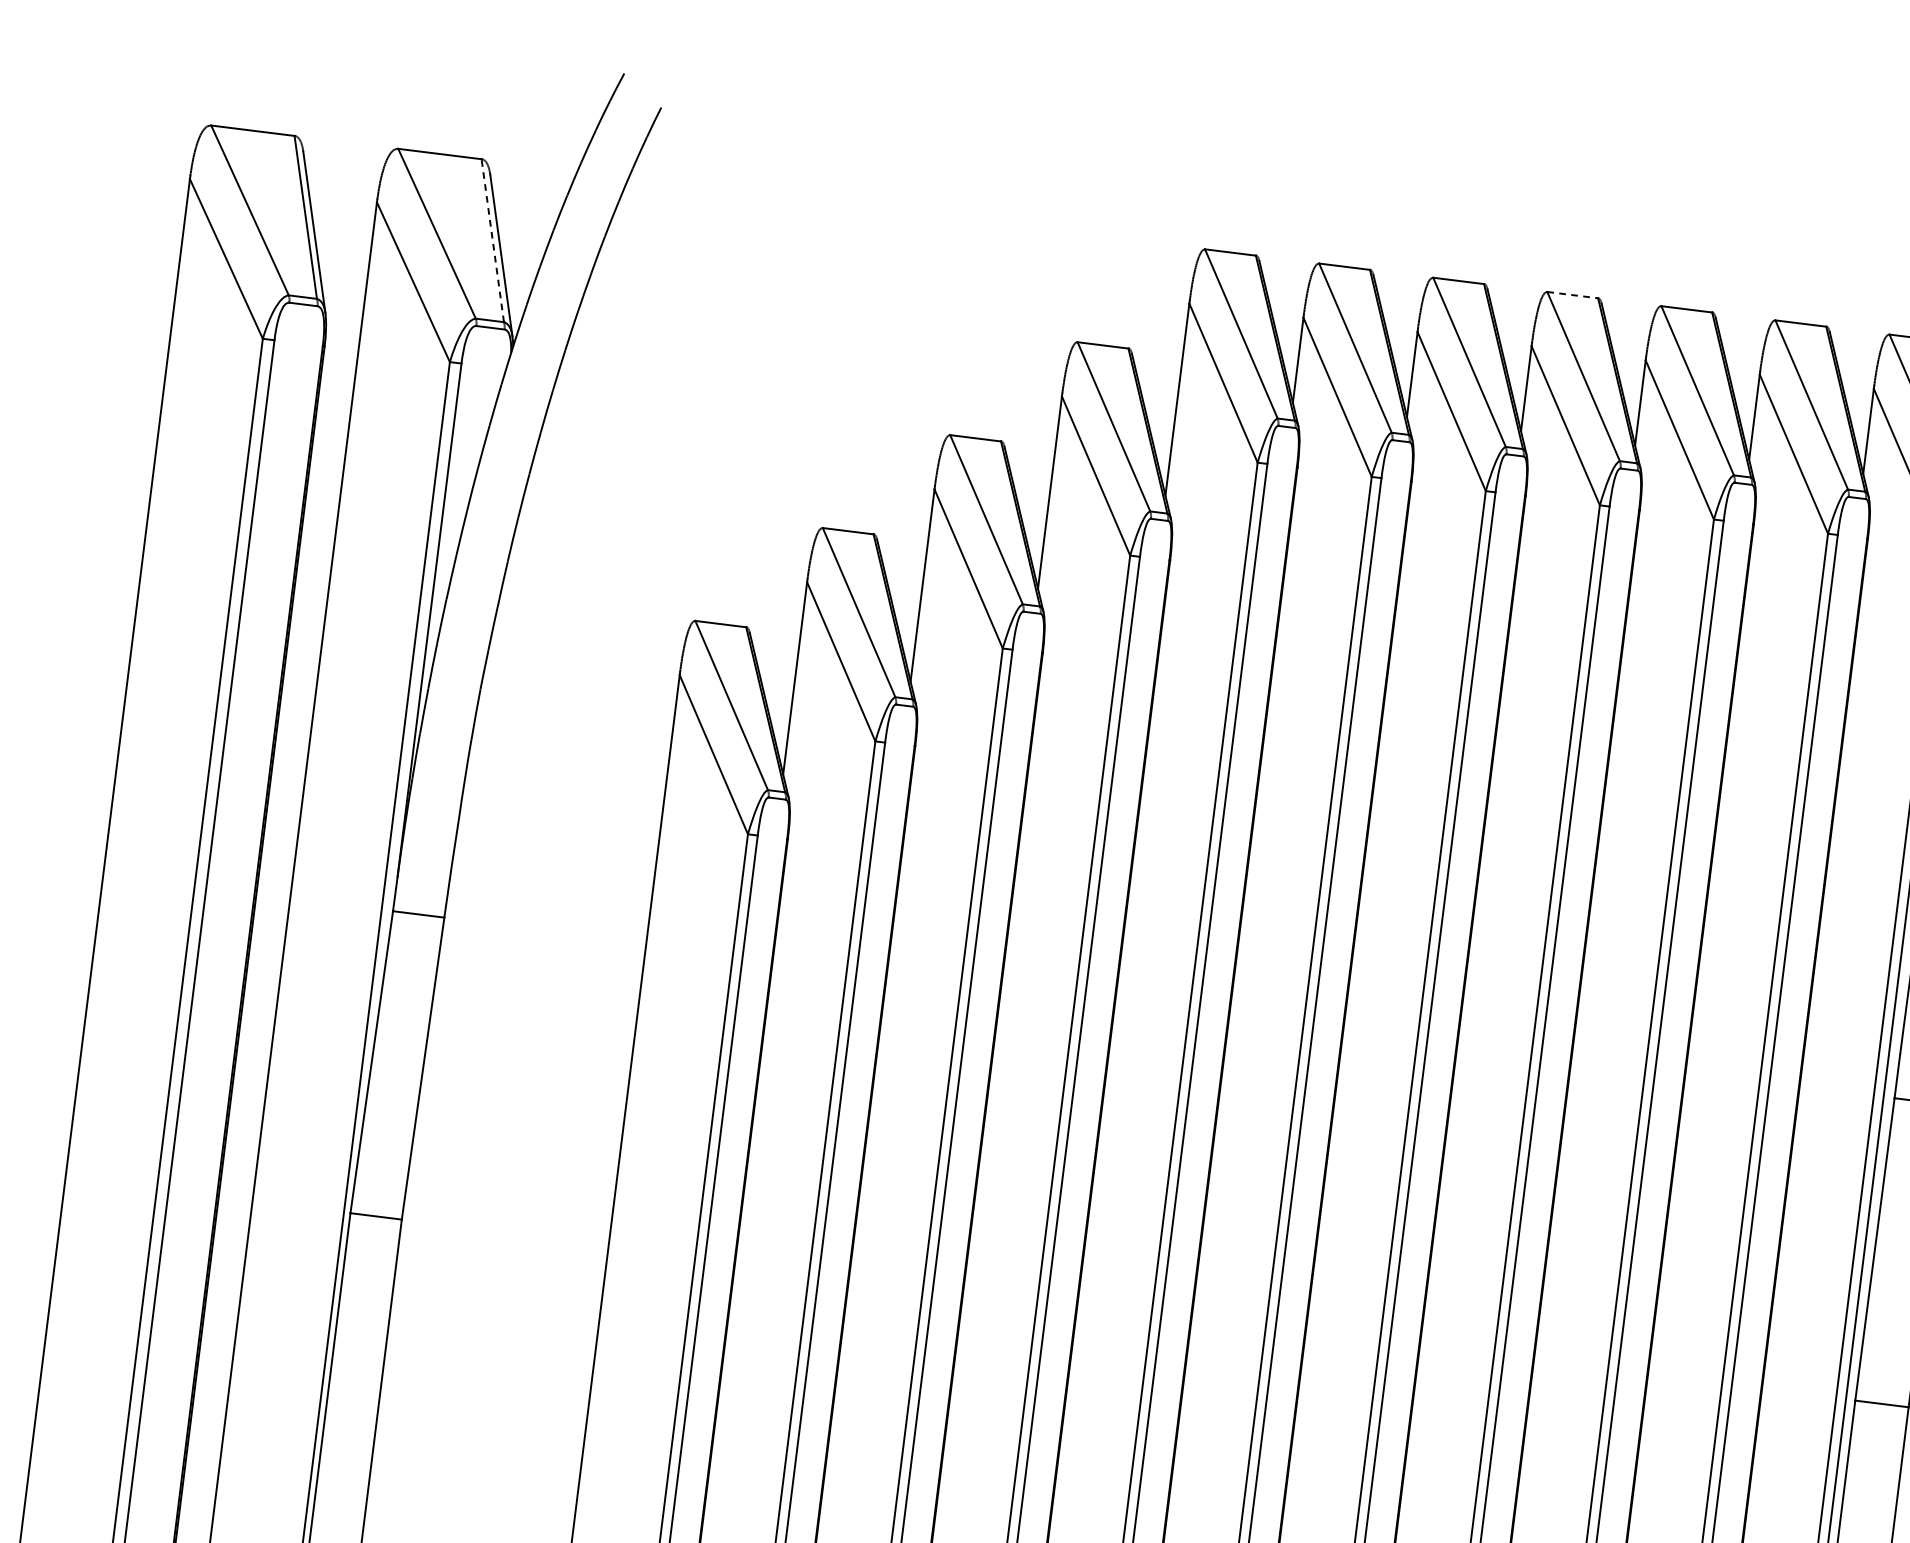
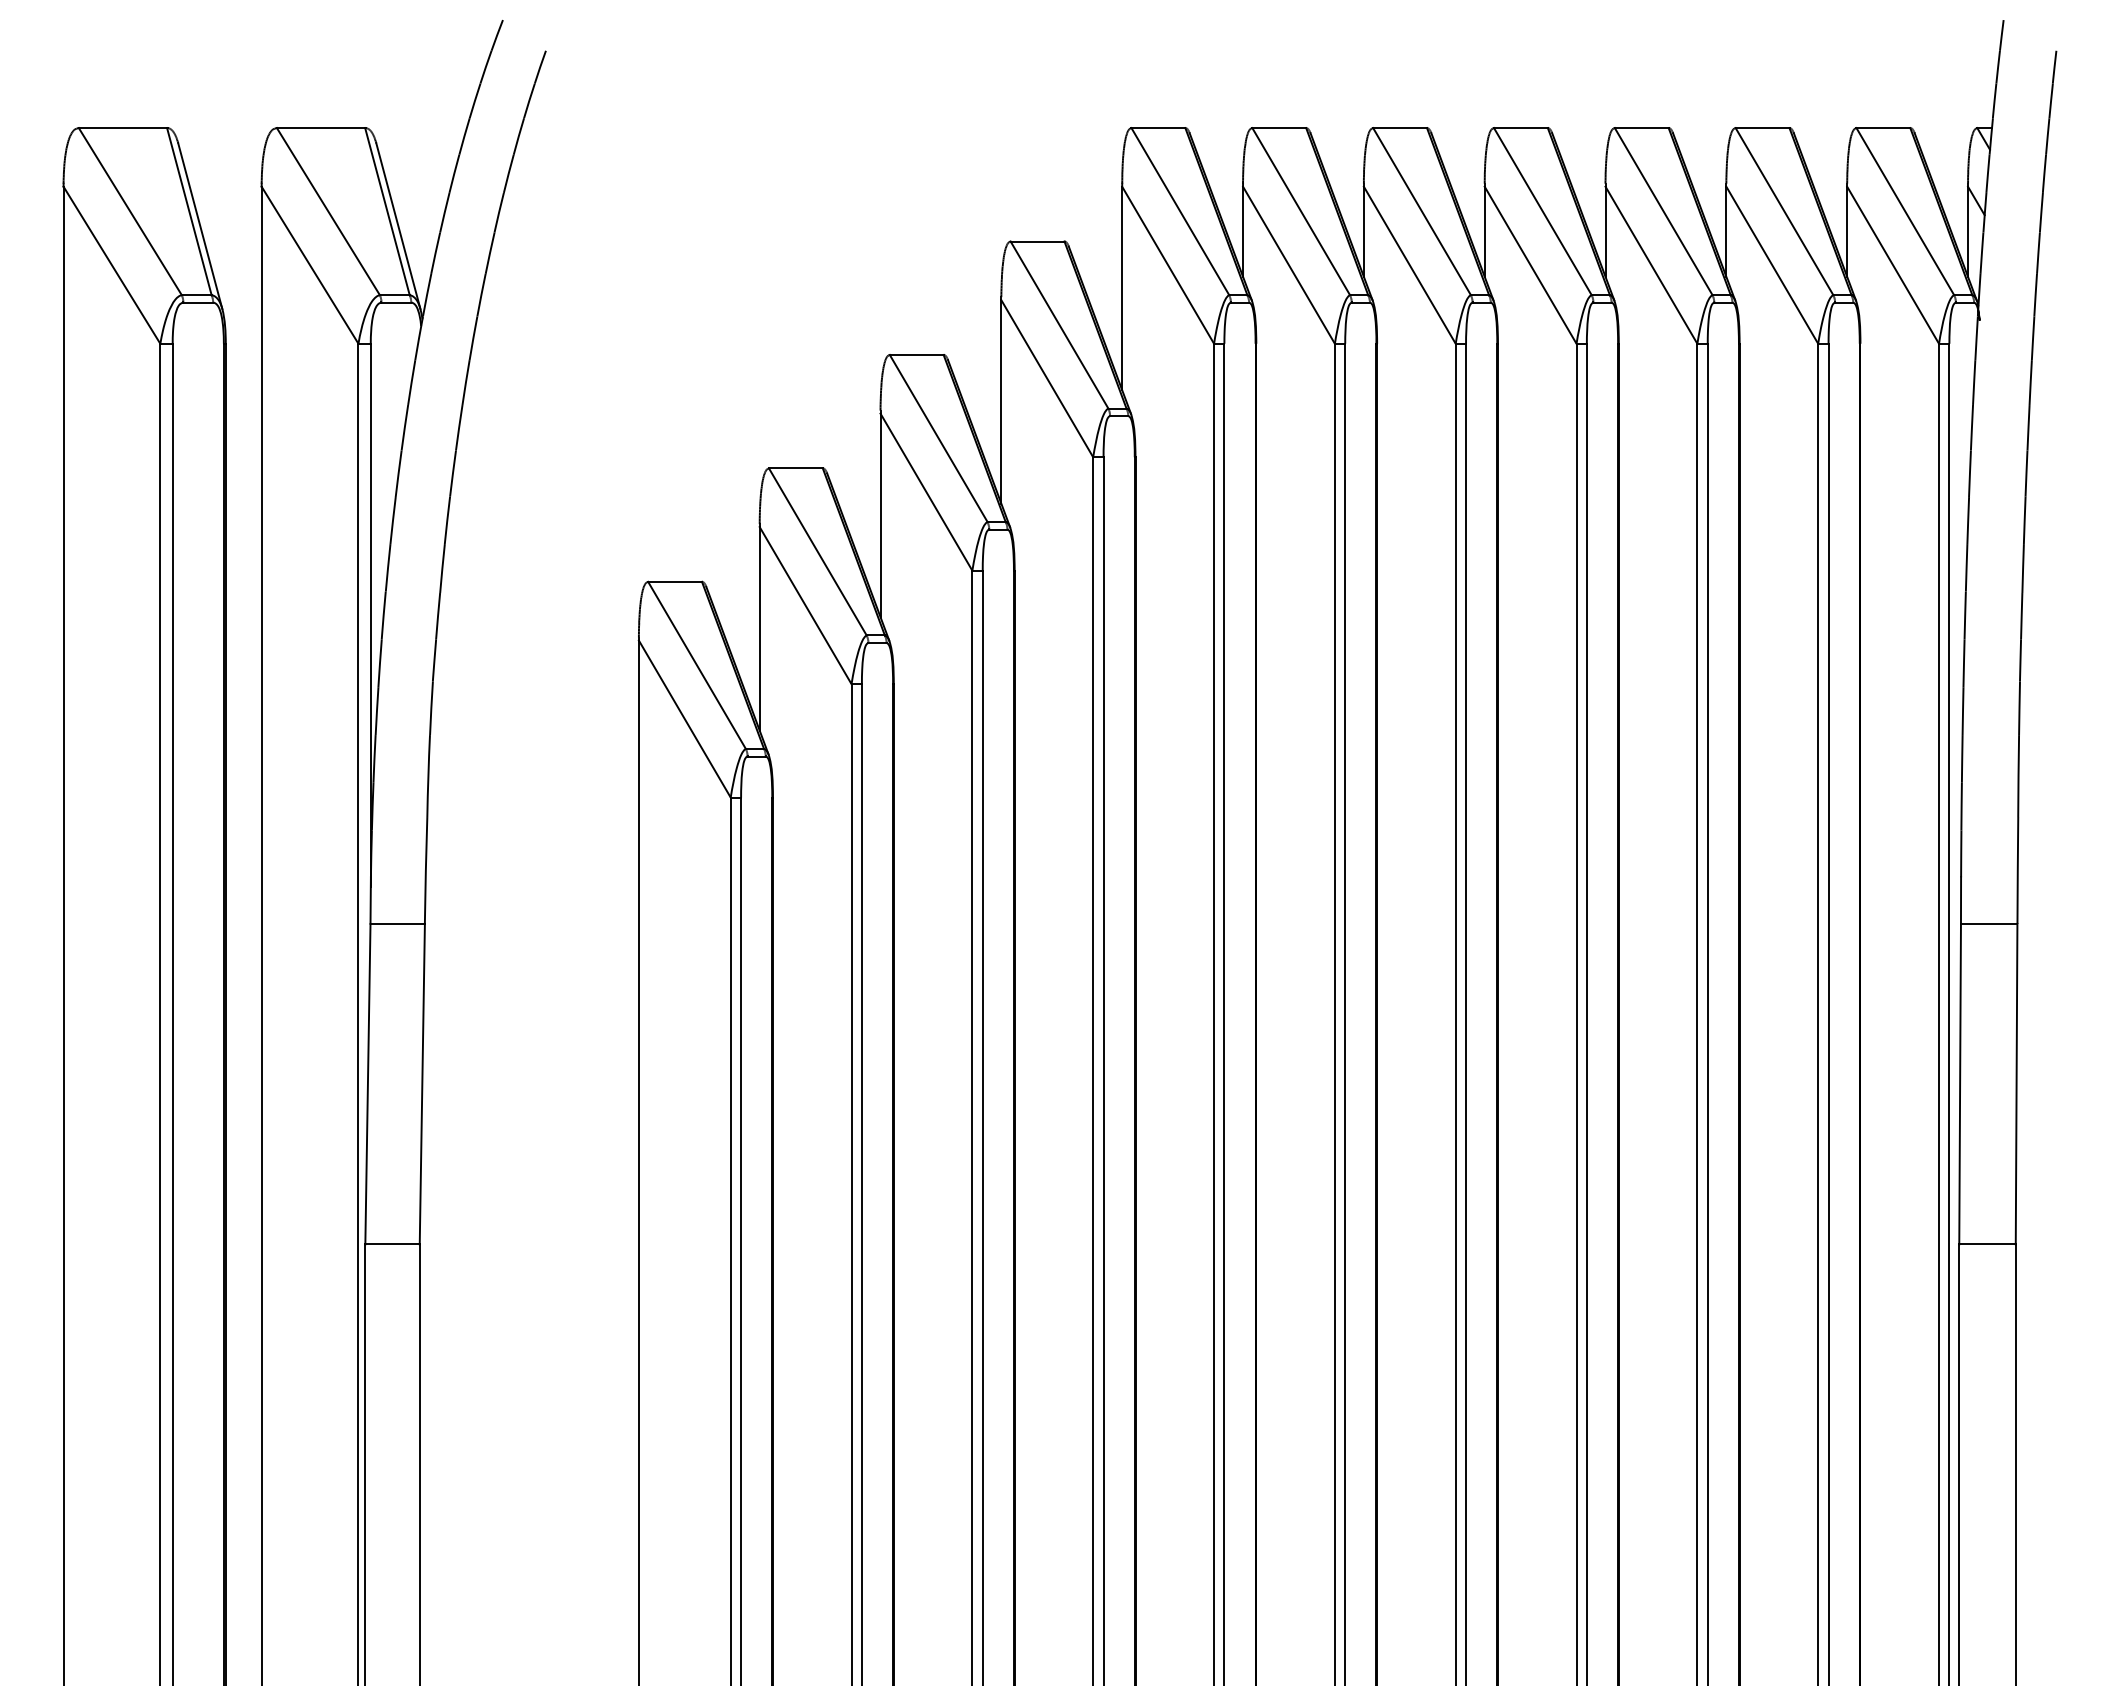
line: (492, 240) -> (387, 211), dashed -> solid
line: (1572, 295) -> (1520, 128), dashed -> solid

